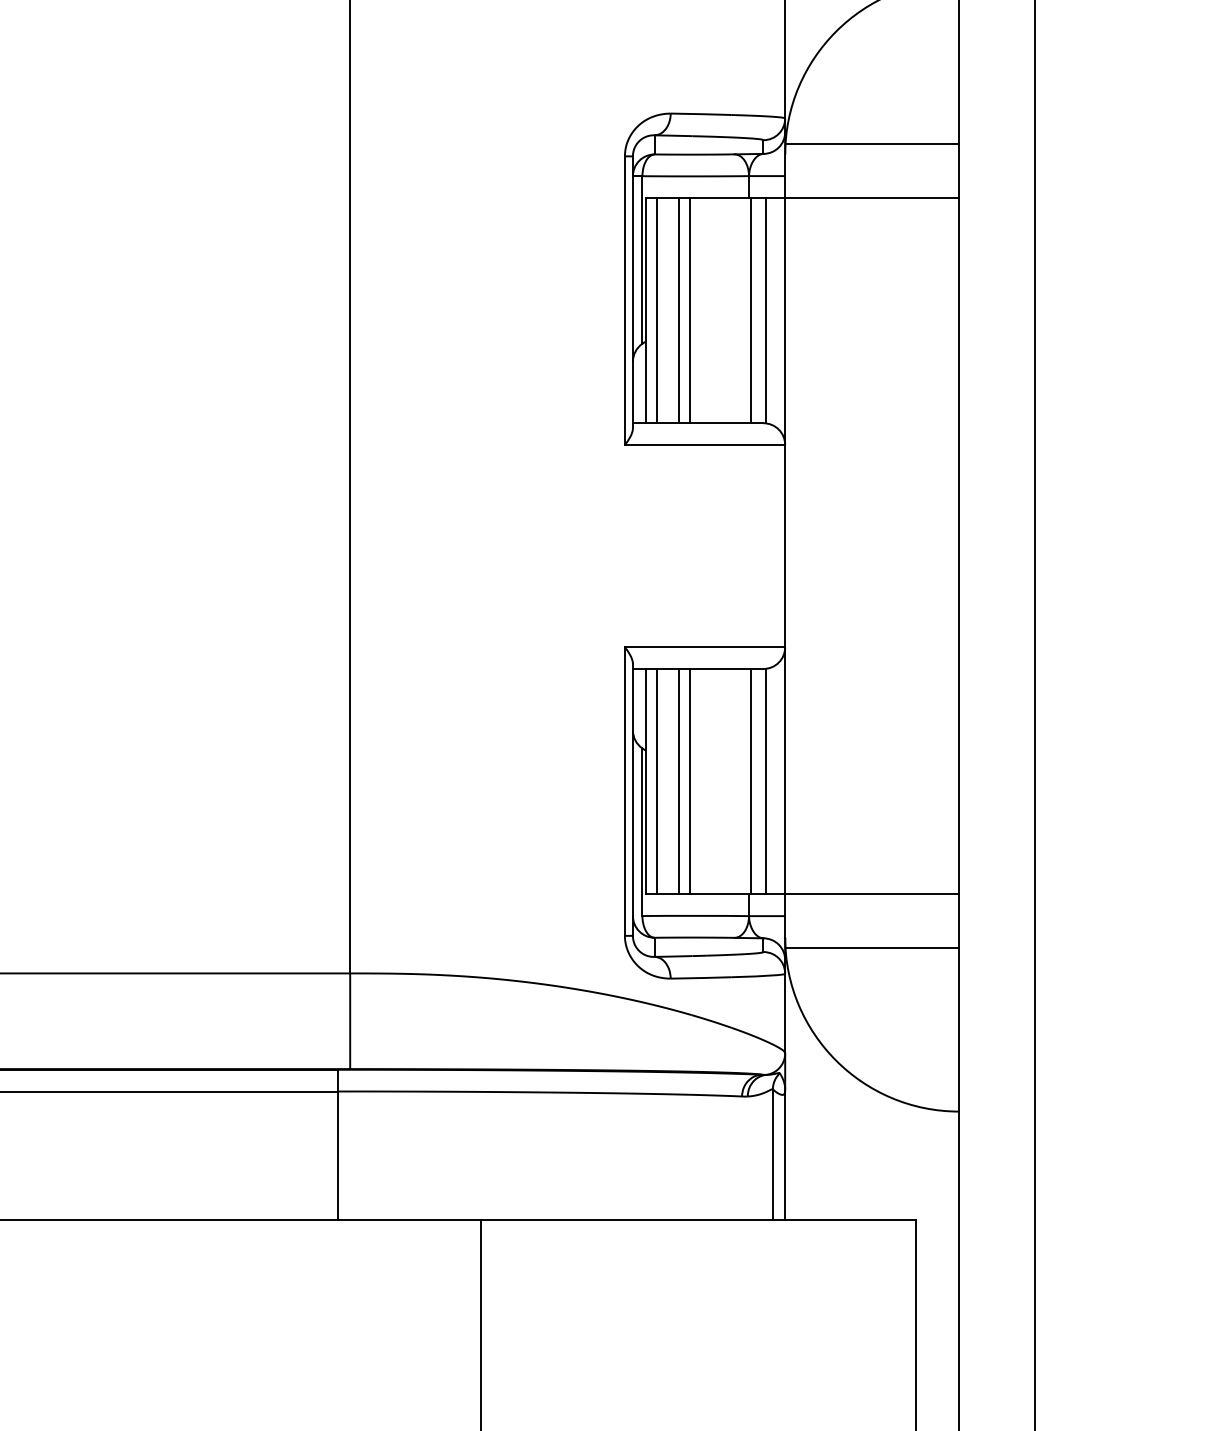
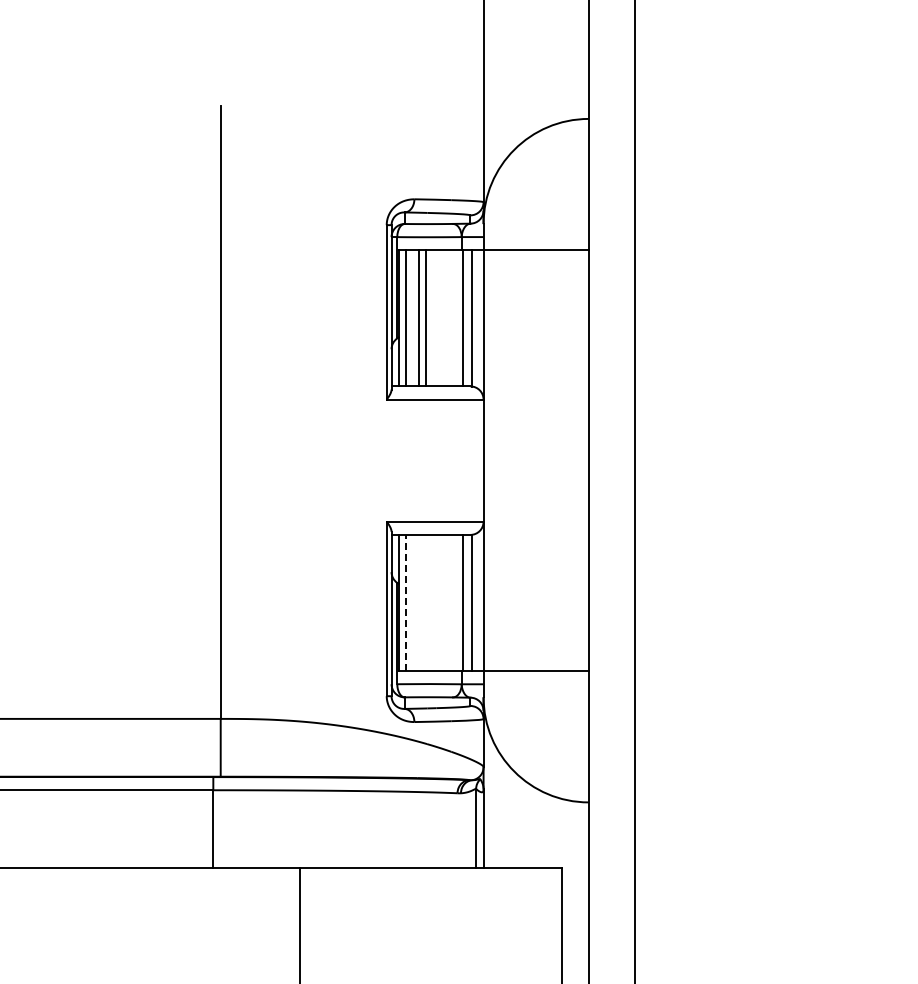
line: (871, 143) -> (535, 217), removed
line: (657, 780) -> (406, 602), solid -> dashed
line: (679, 780) -> (419, 602), removed
line: (689, 780) -> (425, 602), removed
line: (871, 947) -> (535, 703), removed

